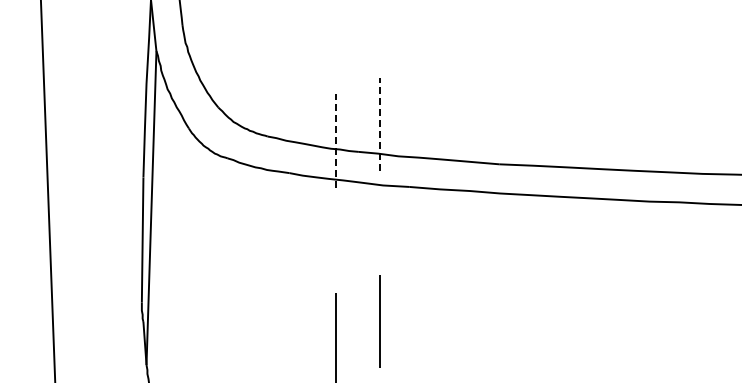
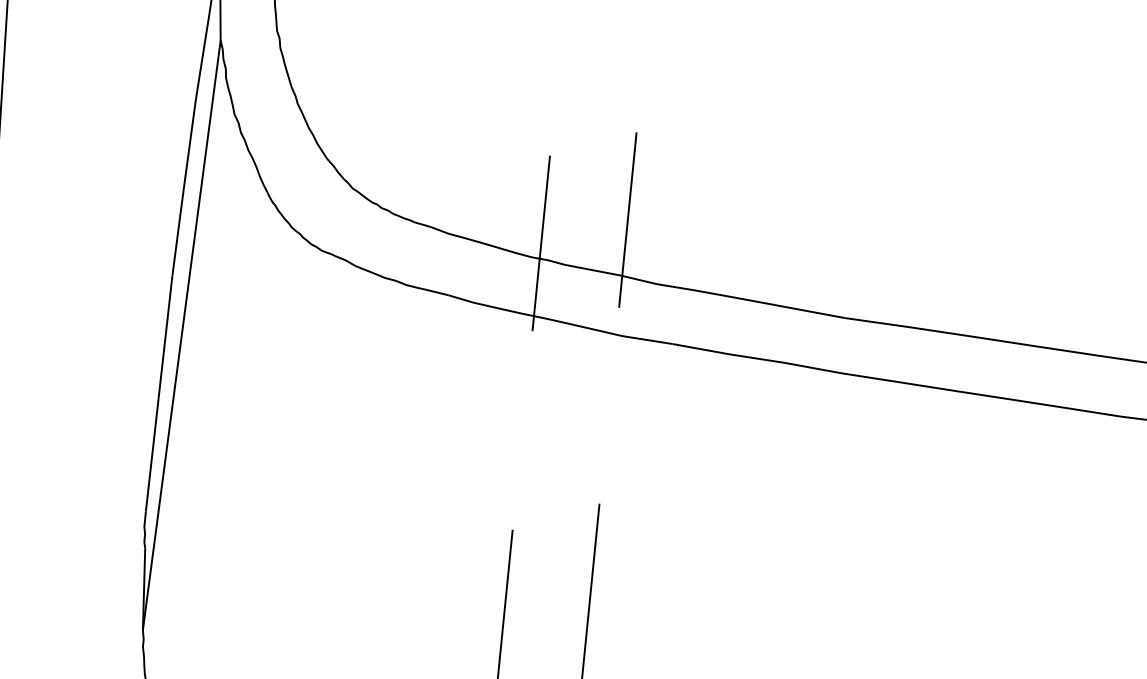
line: (379, 124) -> (627, 220), dashed -> solid
line: (335, 141) -> (541, 244), dashed -> solid

